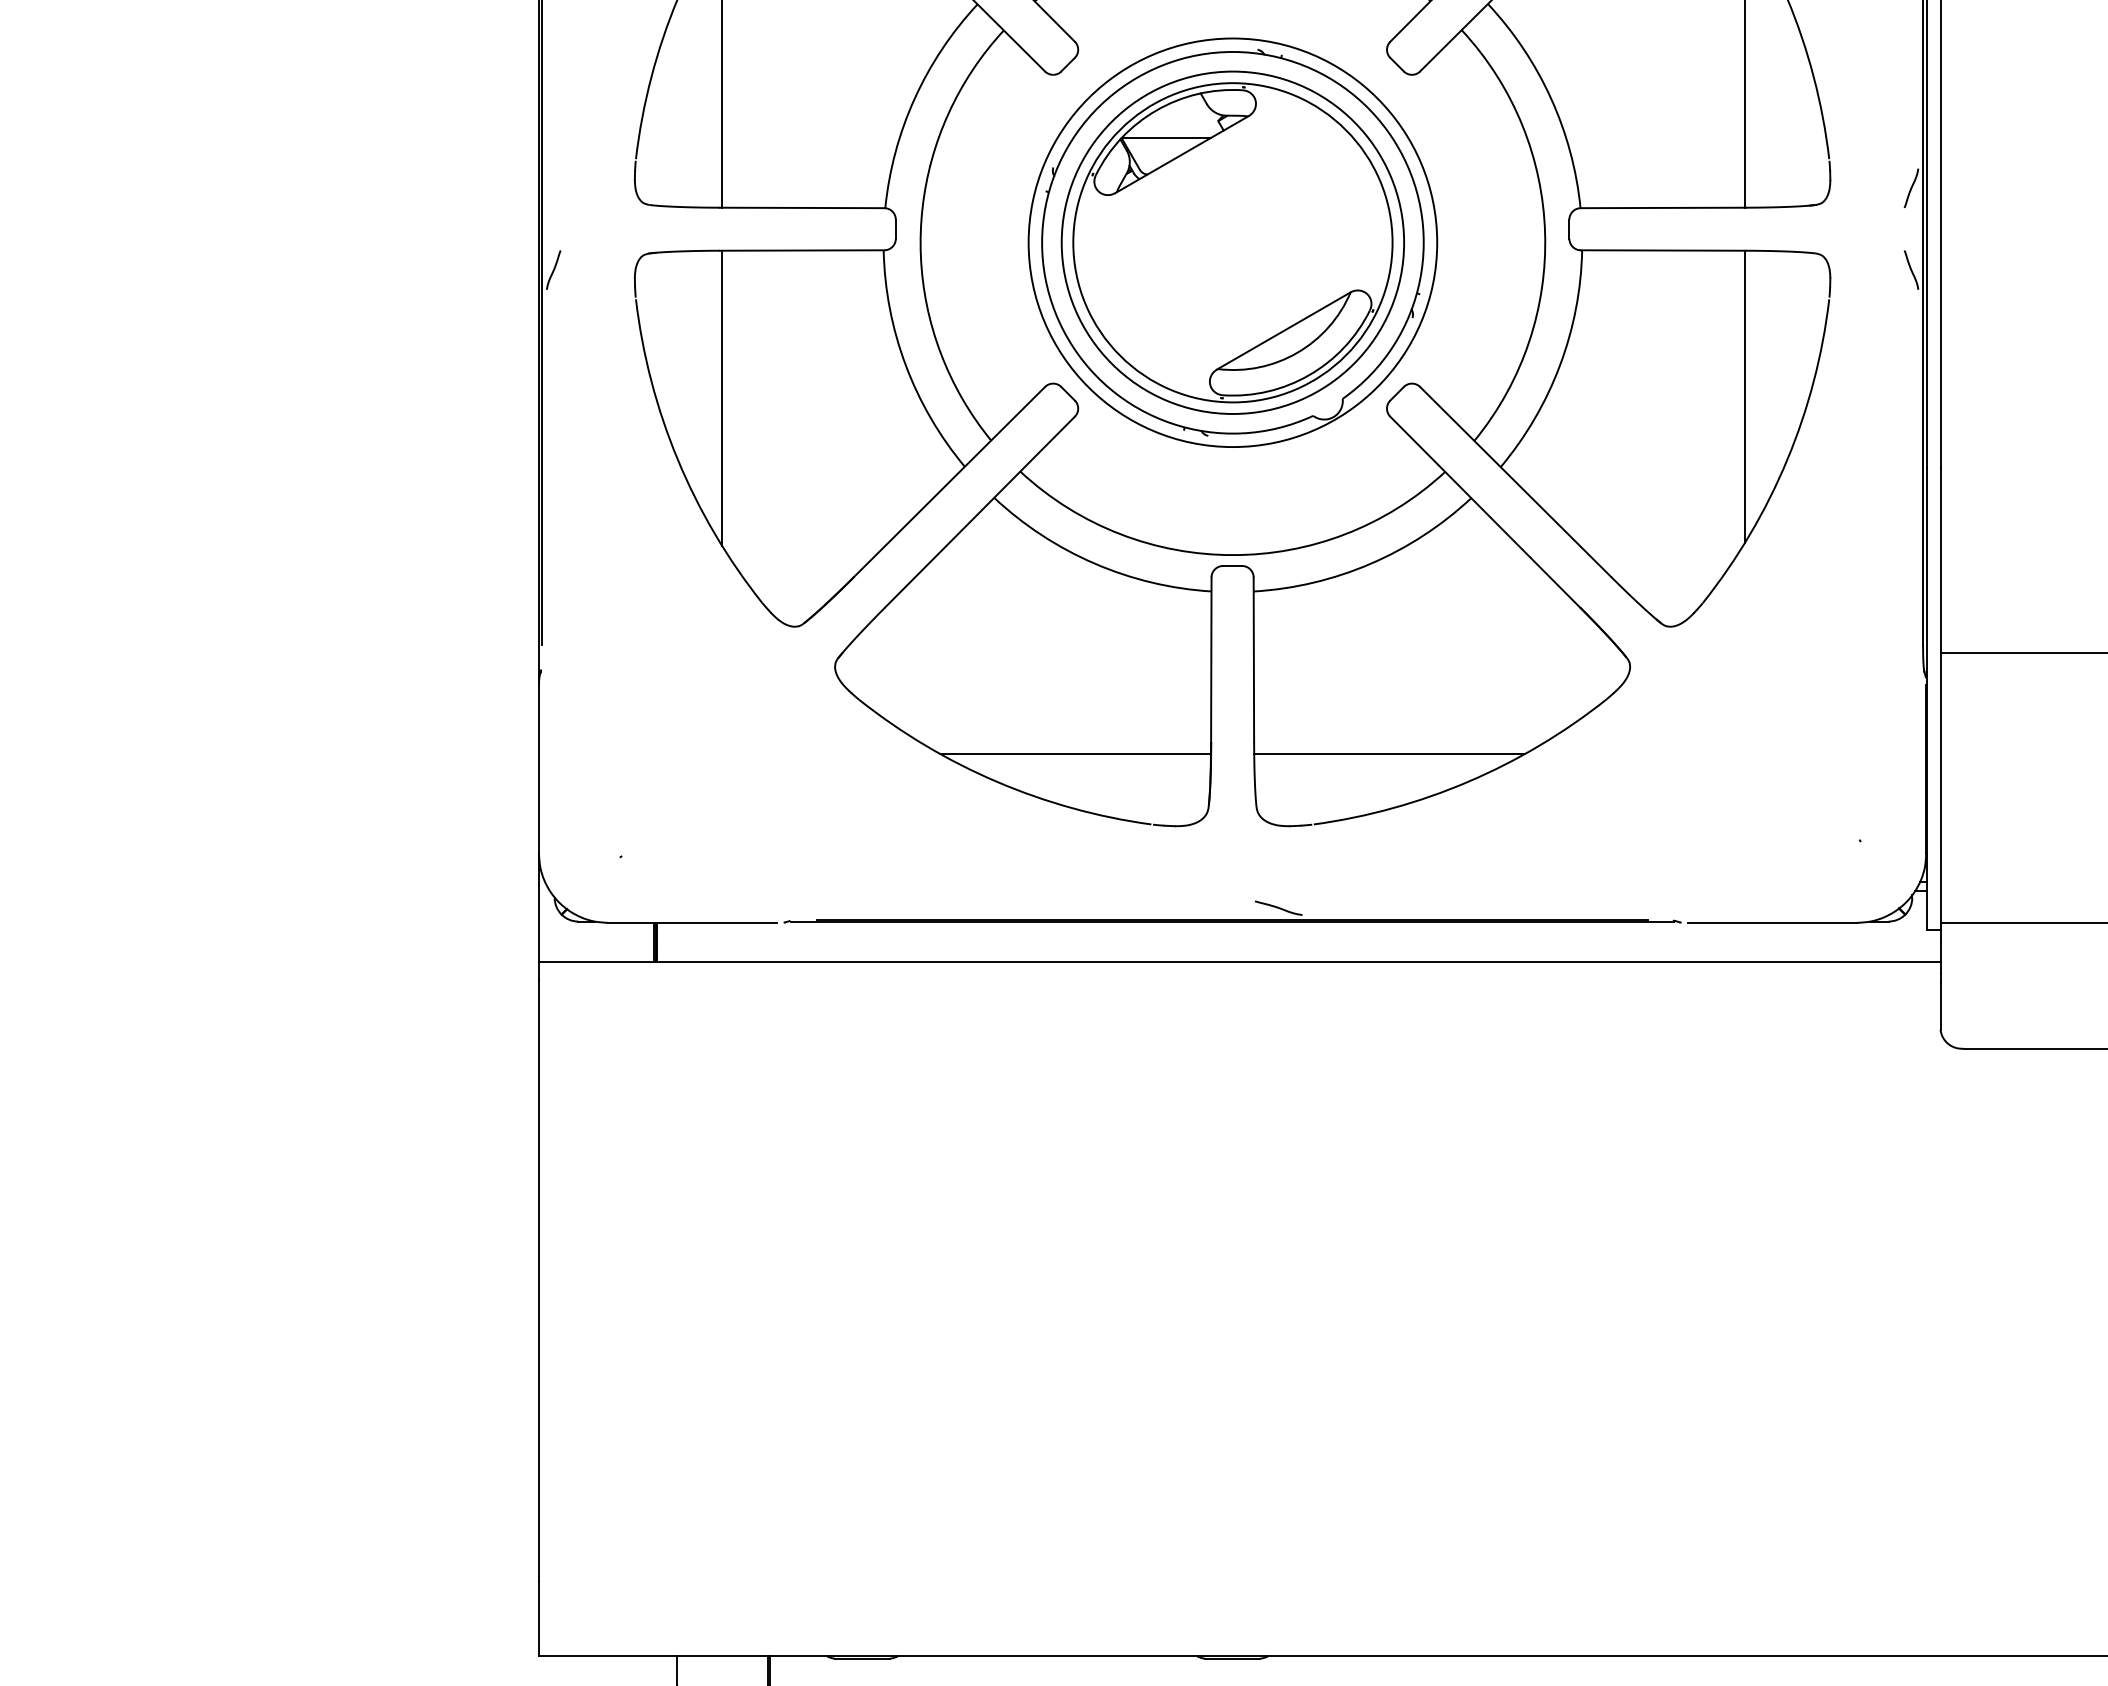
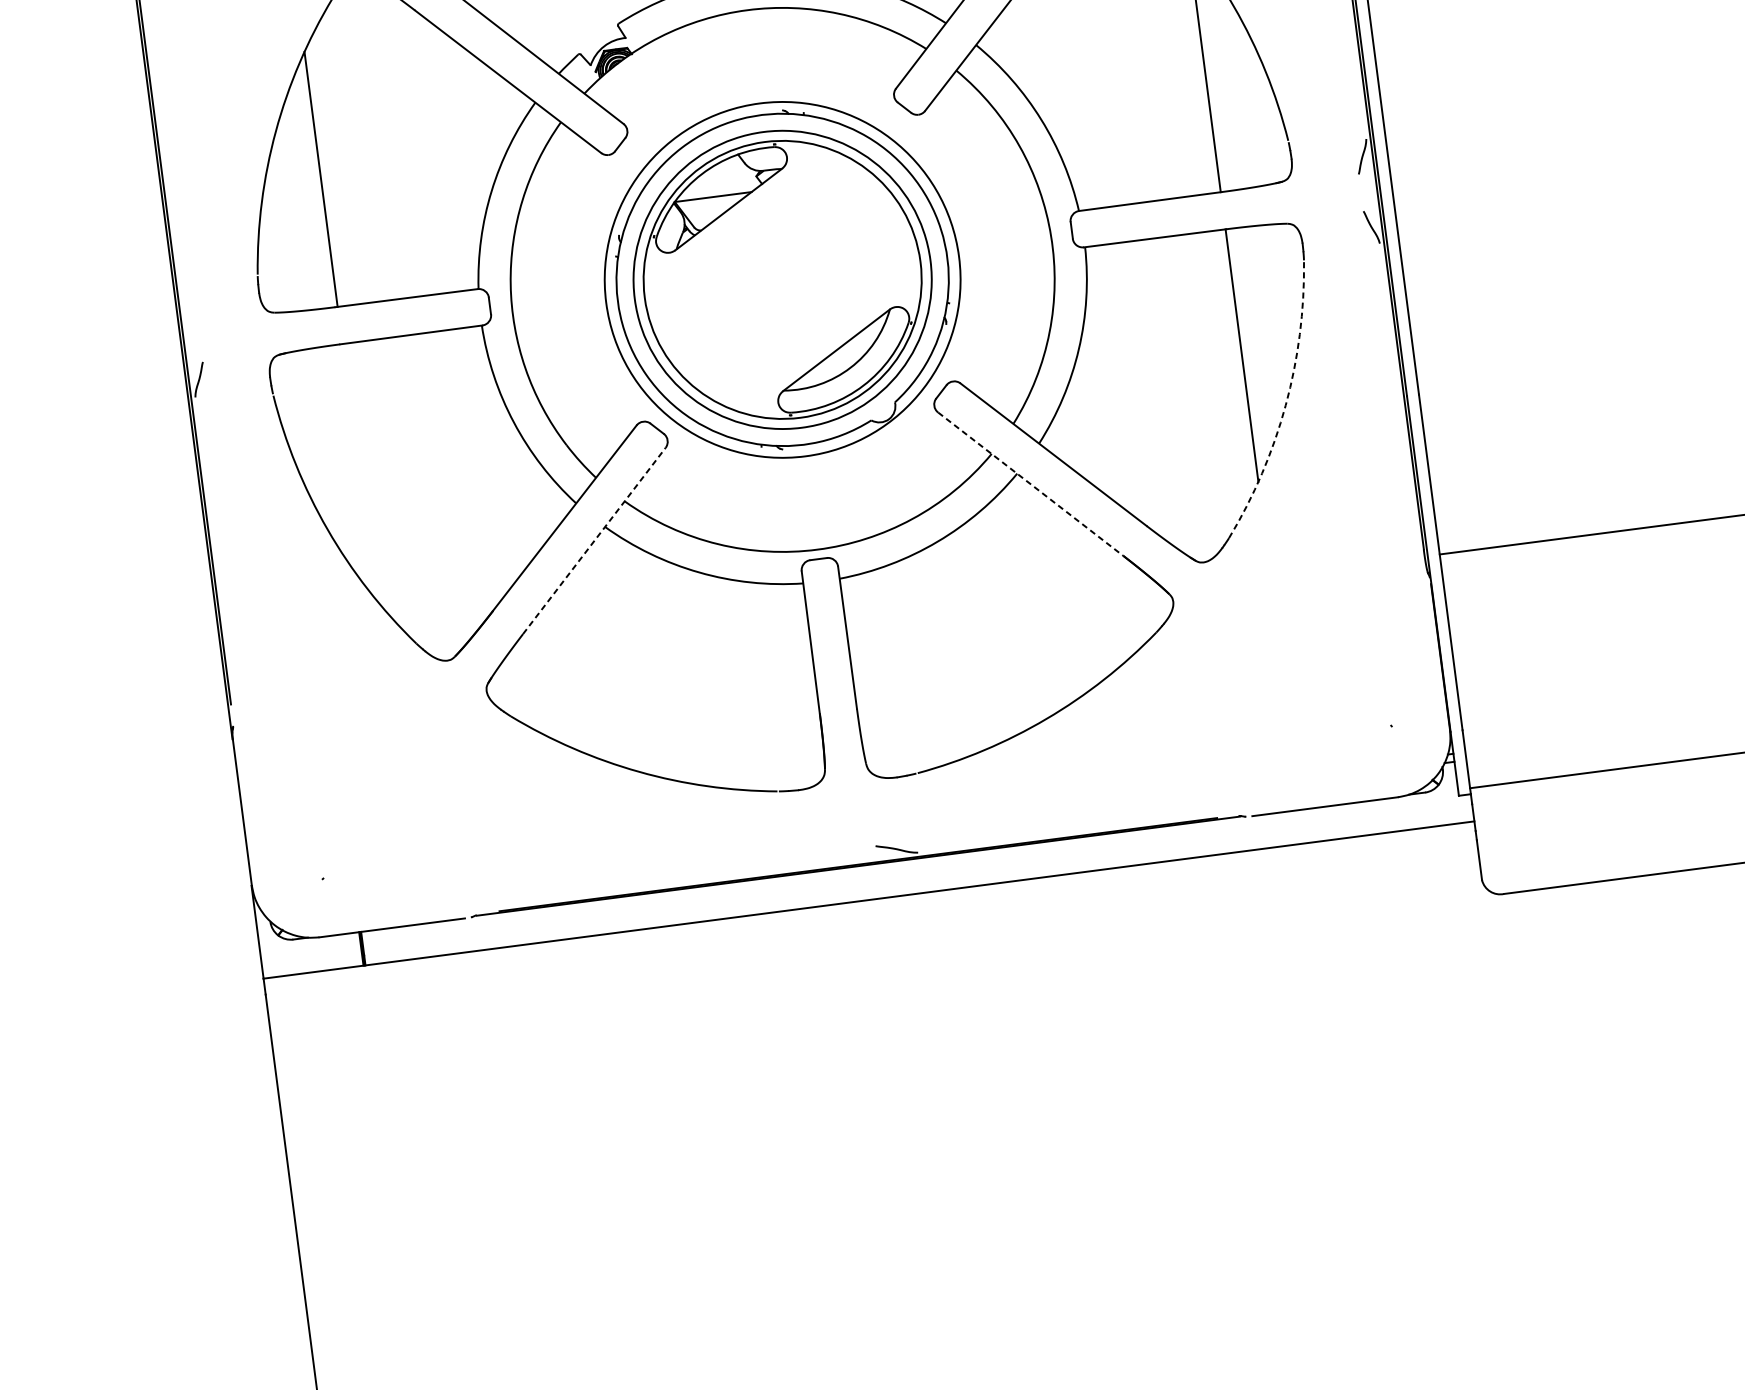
line: (722, 398) -> (359, 471), removed
arc: (1787, 459) -> (1285, 404), solid -> dashed
line: (979, 512) -> (594, 541), solid -> dashed
line: (1485, 512) -> (1031, 484), solid -> dashed
line: (1075, 754) -> (704, 739), removed
line: (1389, 754) -> (975, 704), removed

